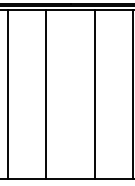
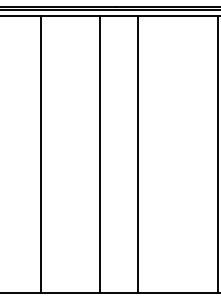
line: (8, 93) -> (41, 153), moved
line: (46, 93) -> (100, 153), moved
line: (95, 93) -> (138, 153), moved

